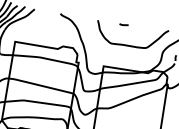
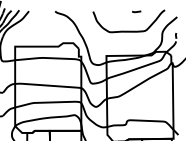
line: (123, 24) -> (136, 11), moved

